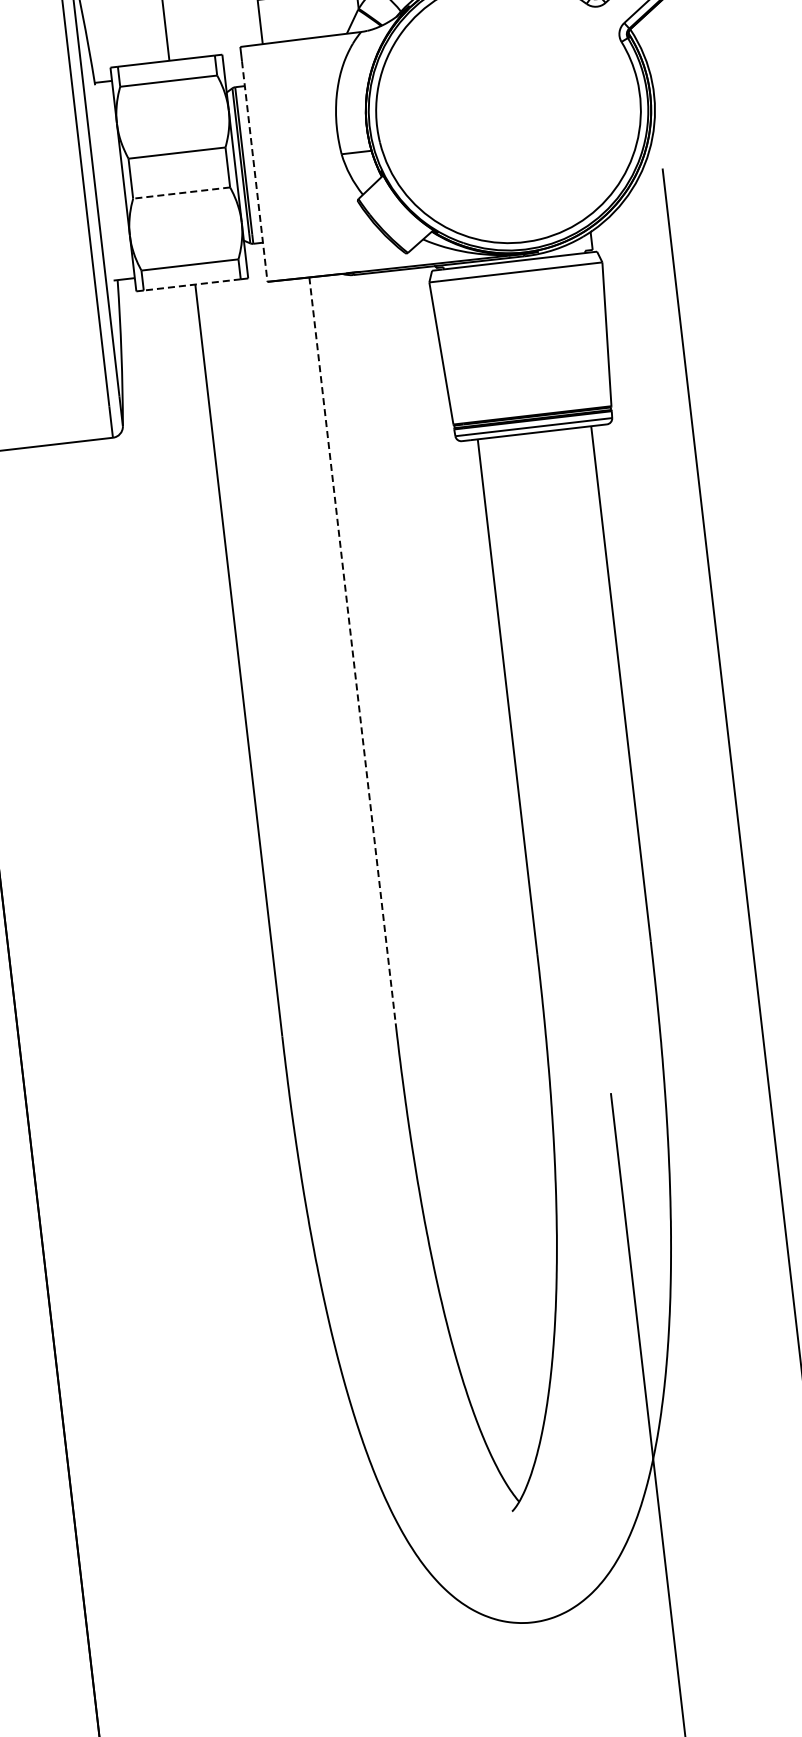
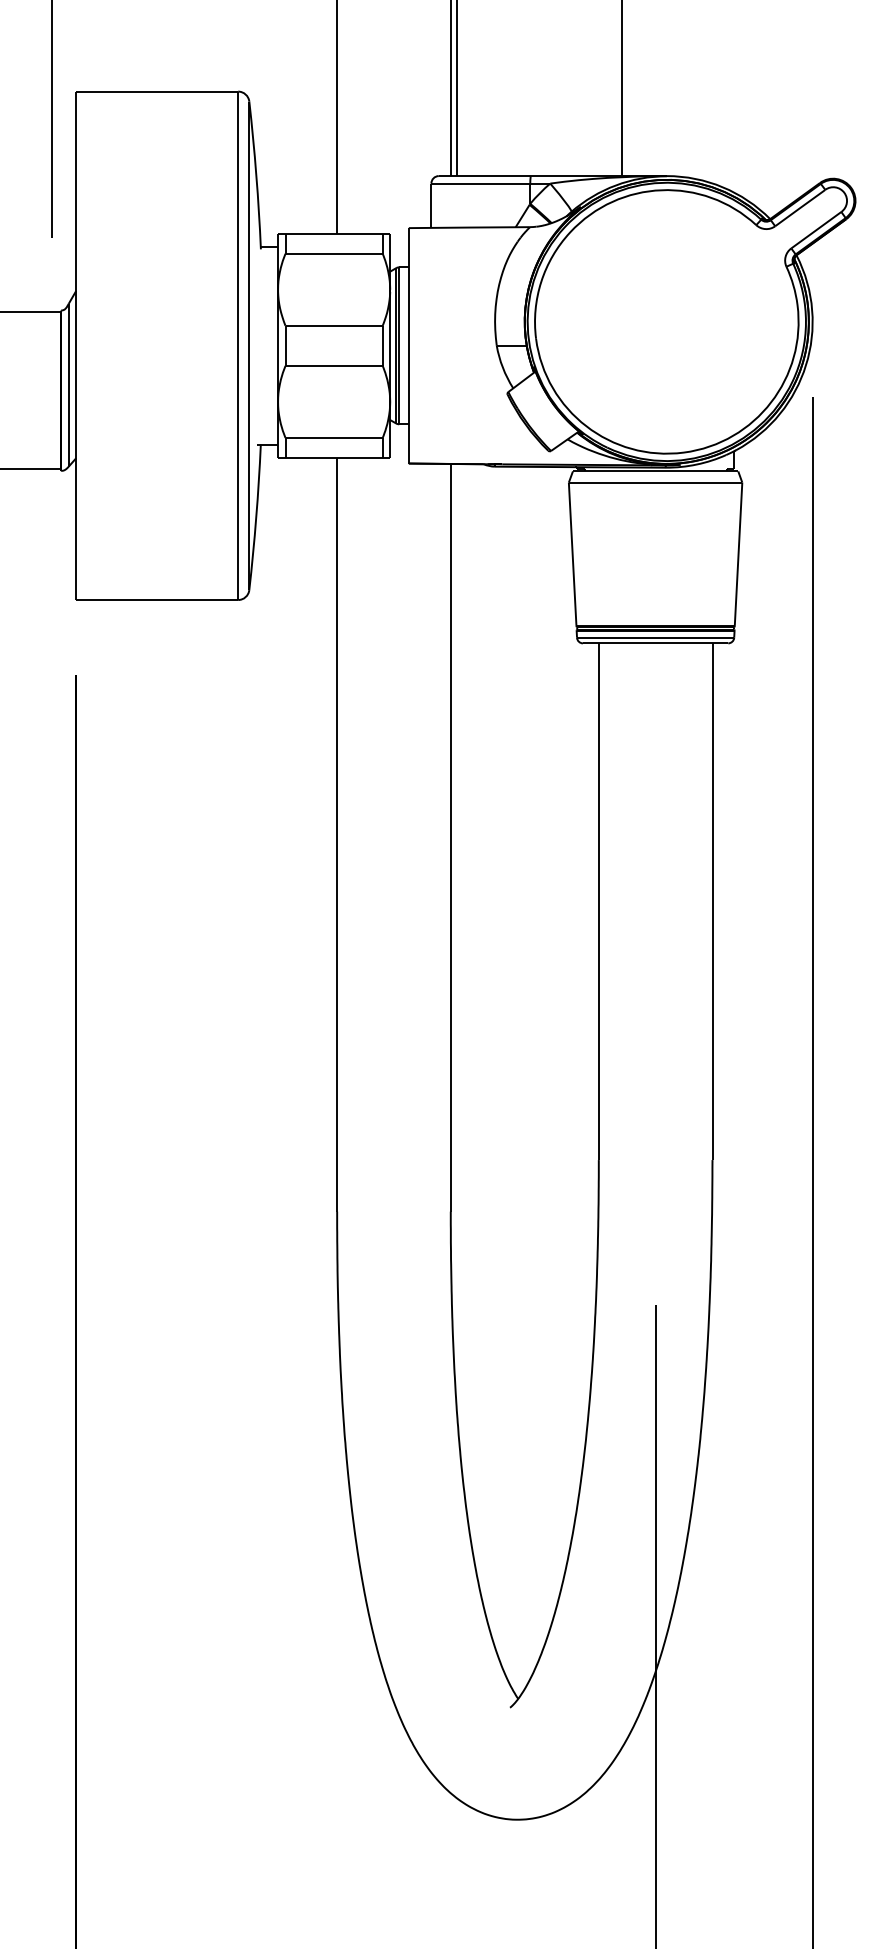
line: (254, 172) -> (408, 353), dashed -> solid
line: (181, 192) -> (334, 365), dashed -> solid
line: (192, 284) -> (334, 457), dashed -> solid
line: (352, 650) -> (450, 837), dashed -> solid

